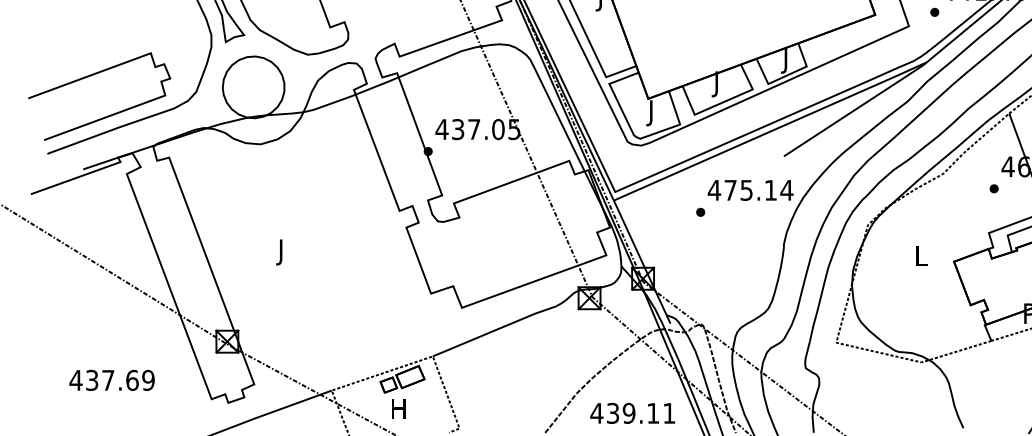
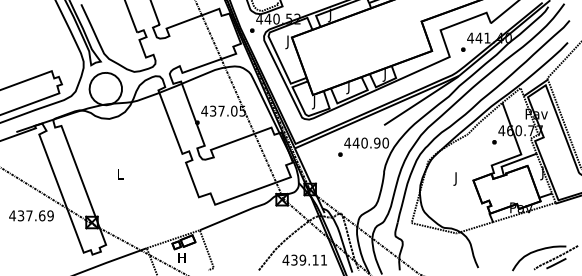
text: (757, 189) -> (370, 142), 475.14 -> 440.90
text: (281, 252) -> (120, 175), J -> L
text: (921, 257) -> (456, 178), L -> J
text: (112, 379) -> (31, 215), moved

